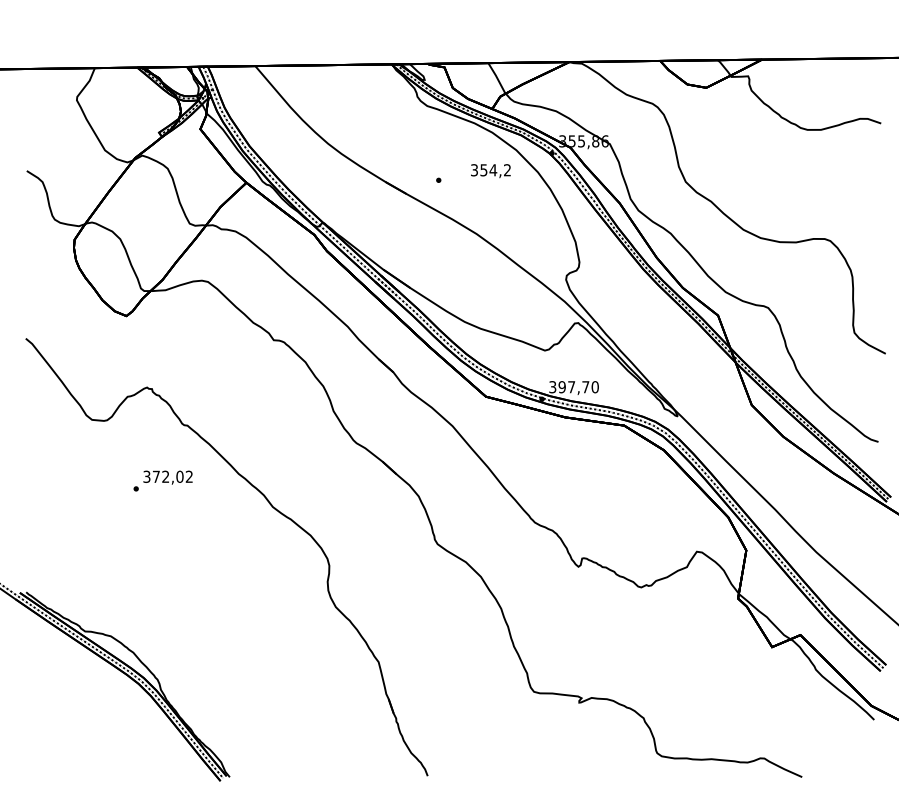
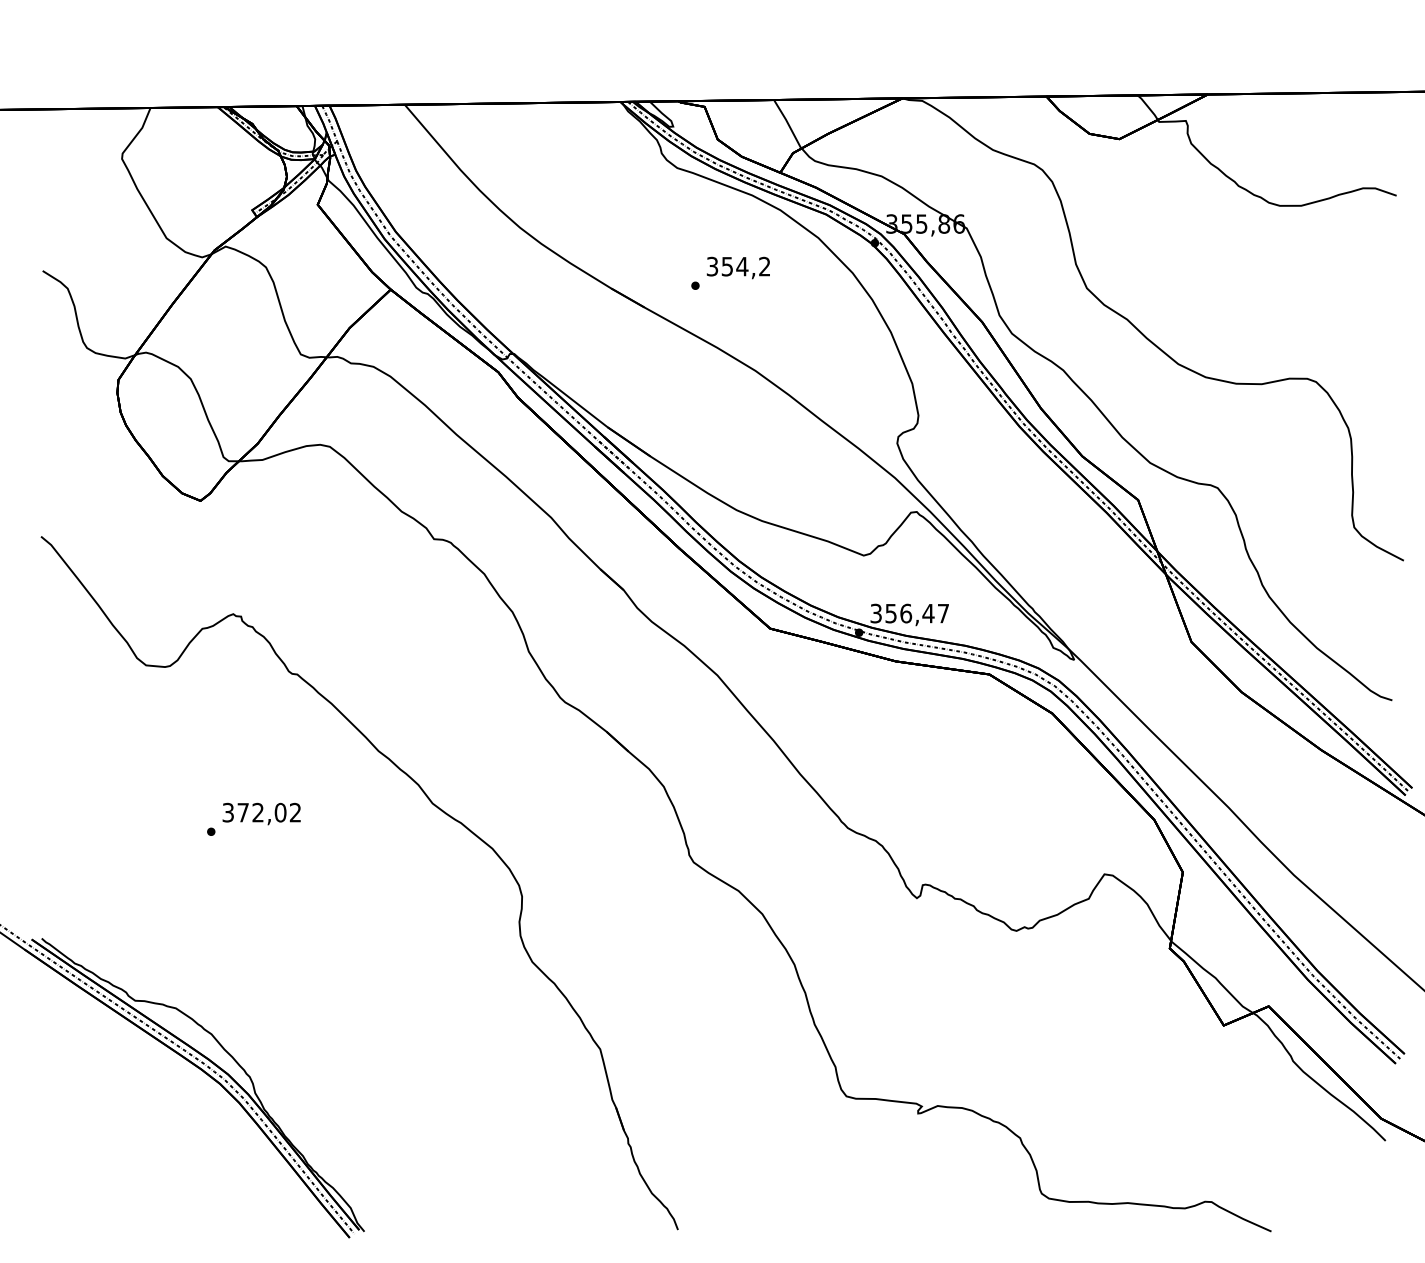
text: (490, 171) -> (737, 268), moved
text: (578, 387) -> (916, 614), 397,70 -> 356,47
text: (162, 480) -> (252, 818), moved

